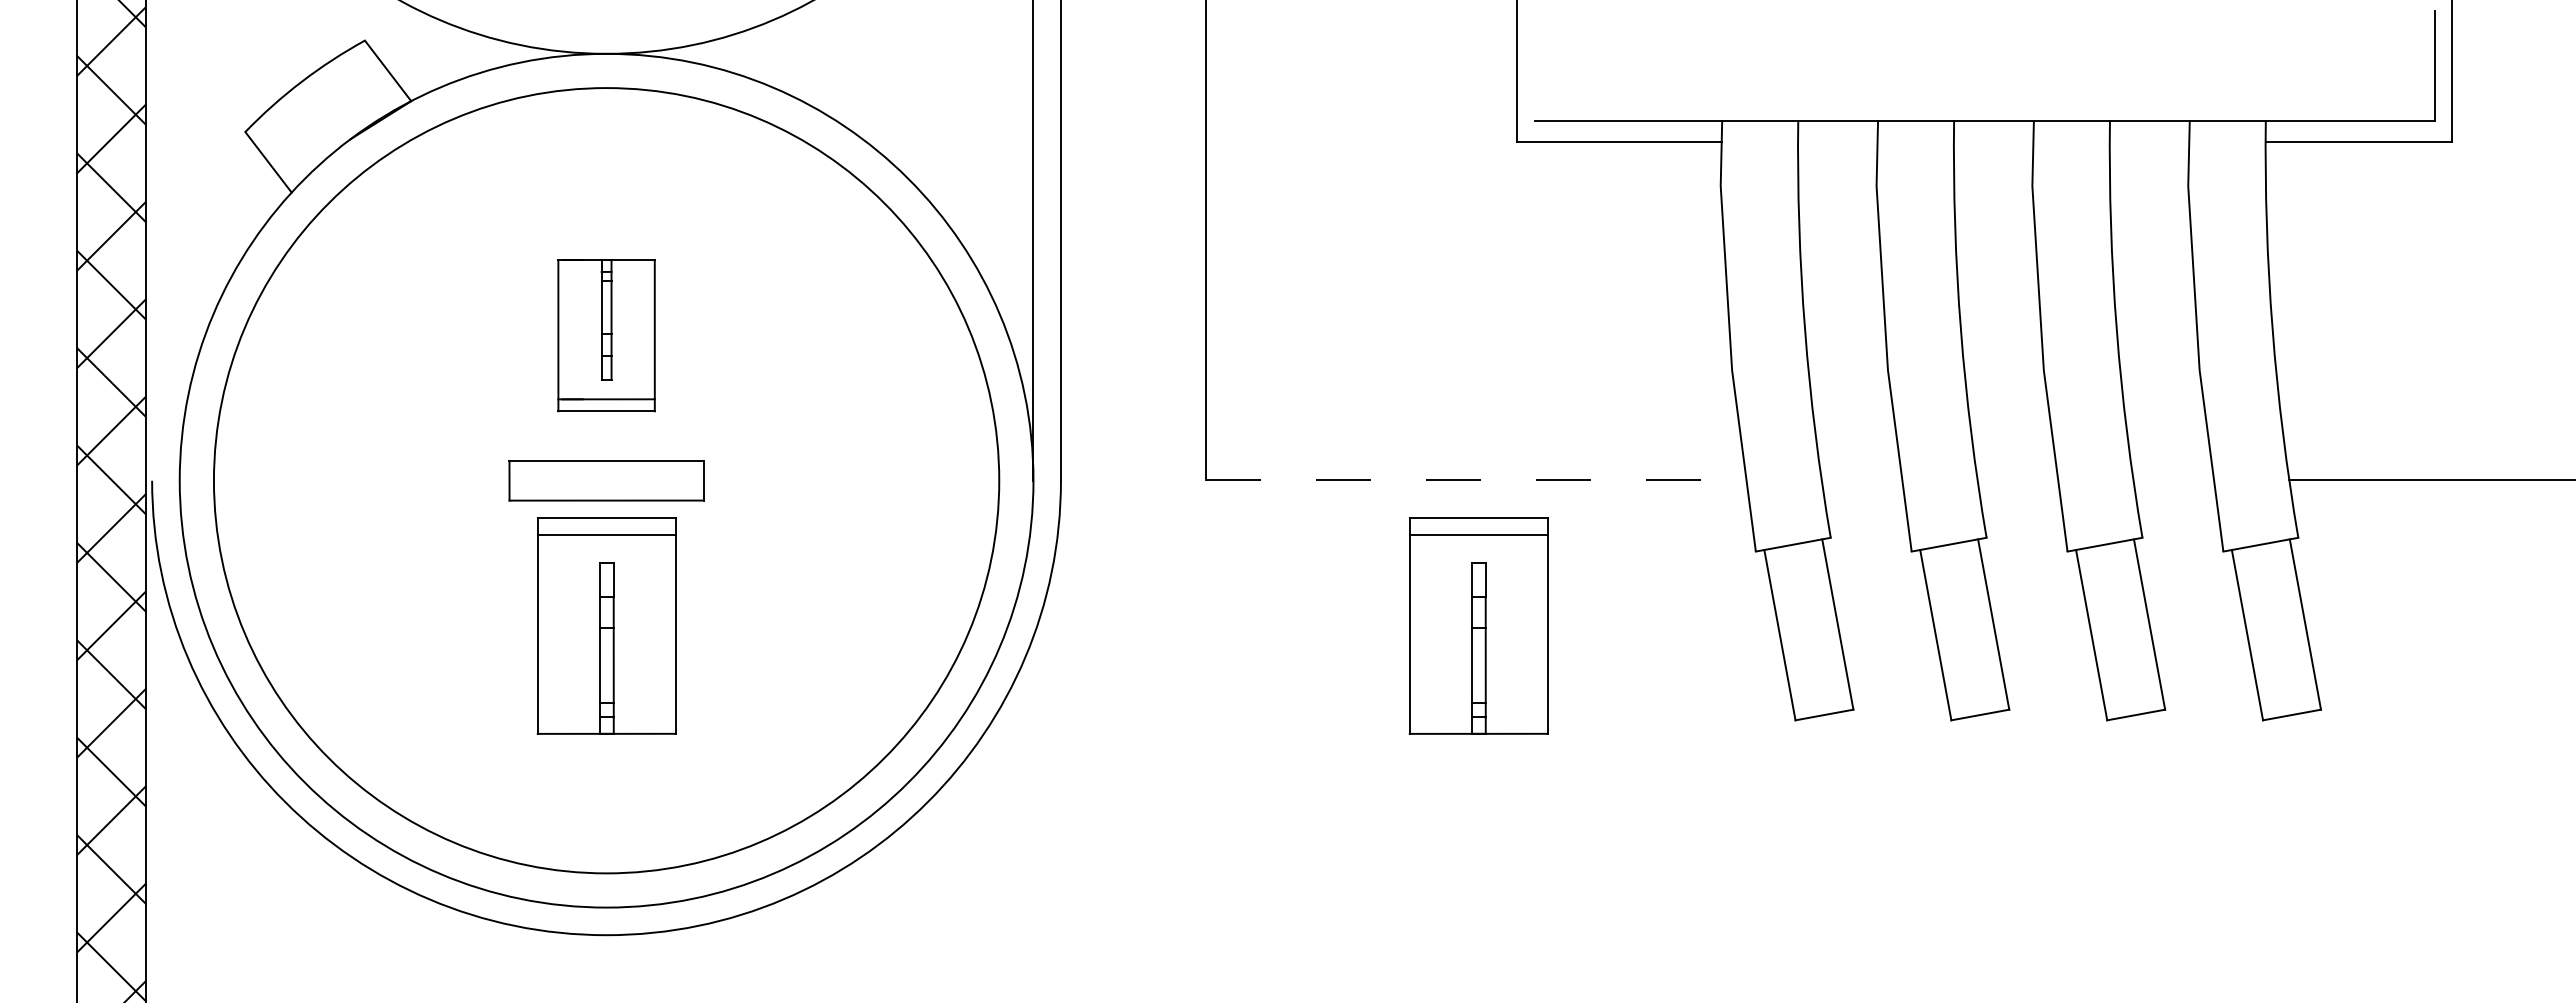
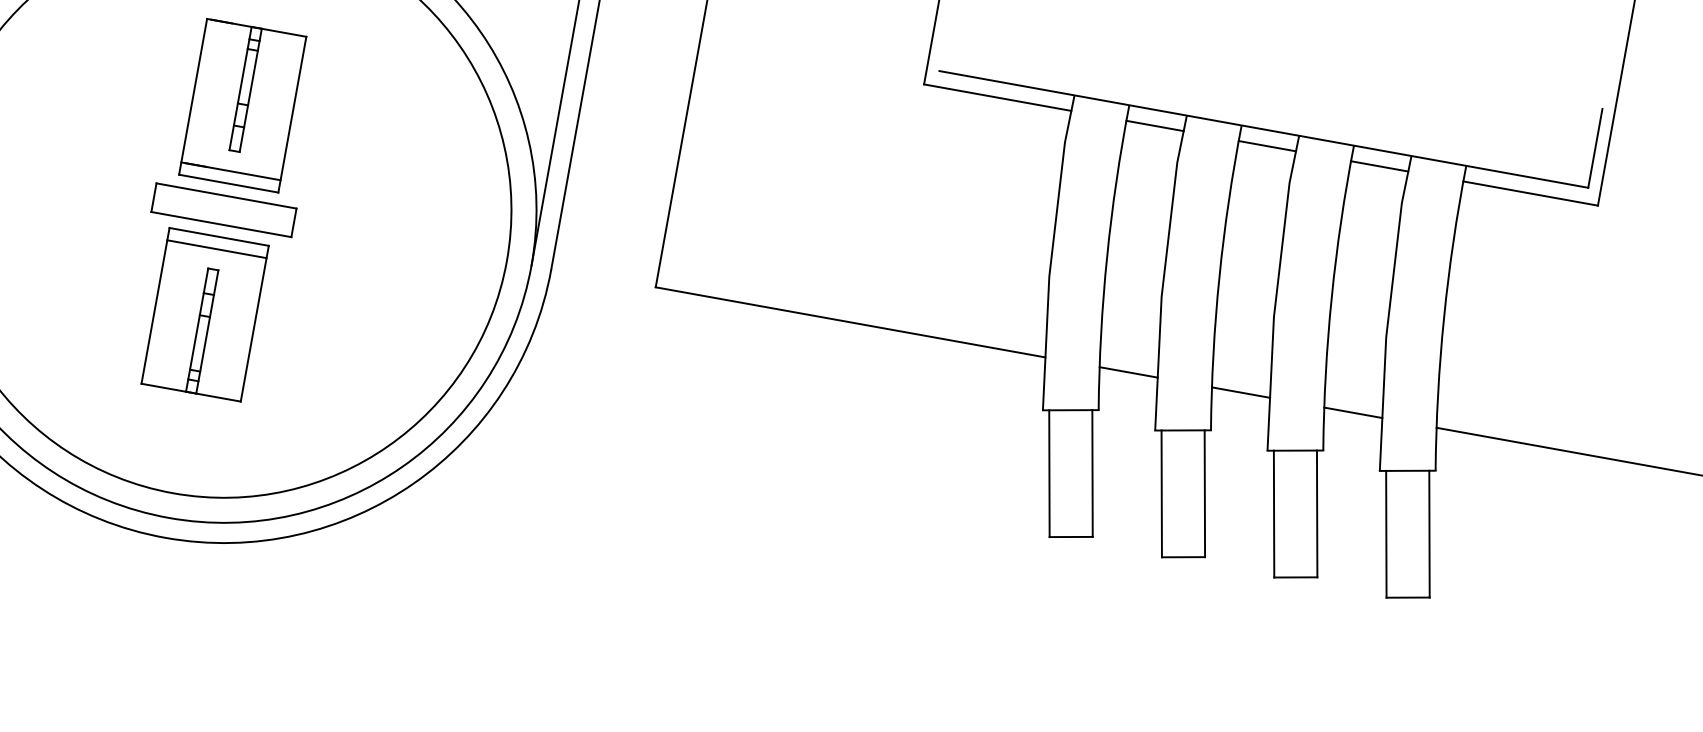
line: (1837, 142) -> (1154, 126), added
line: (1993, 142) -> (1267, 146), added
line: (2149, 142) -> (1379, 166), added
part: (606, 335) -> (242, 105), size x1.43
line: (1476, 479) -> (850, 322), dashed -> solid
line: (1861, 479) -> (1128, 372), added
line: (2017, 479) -> (1240, 392), added
line: (2173, 479) -> (1353, 412), added
part: (1478, 625) -> (833, 427), removed

